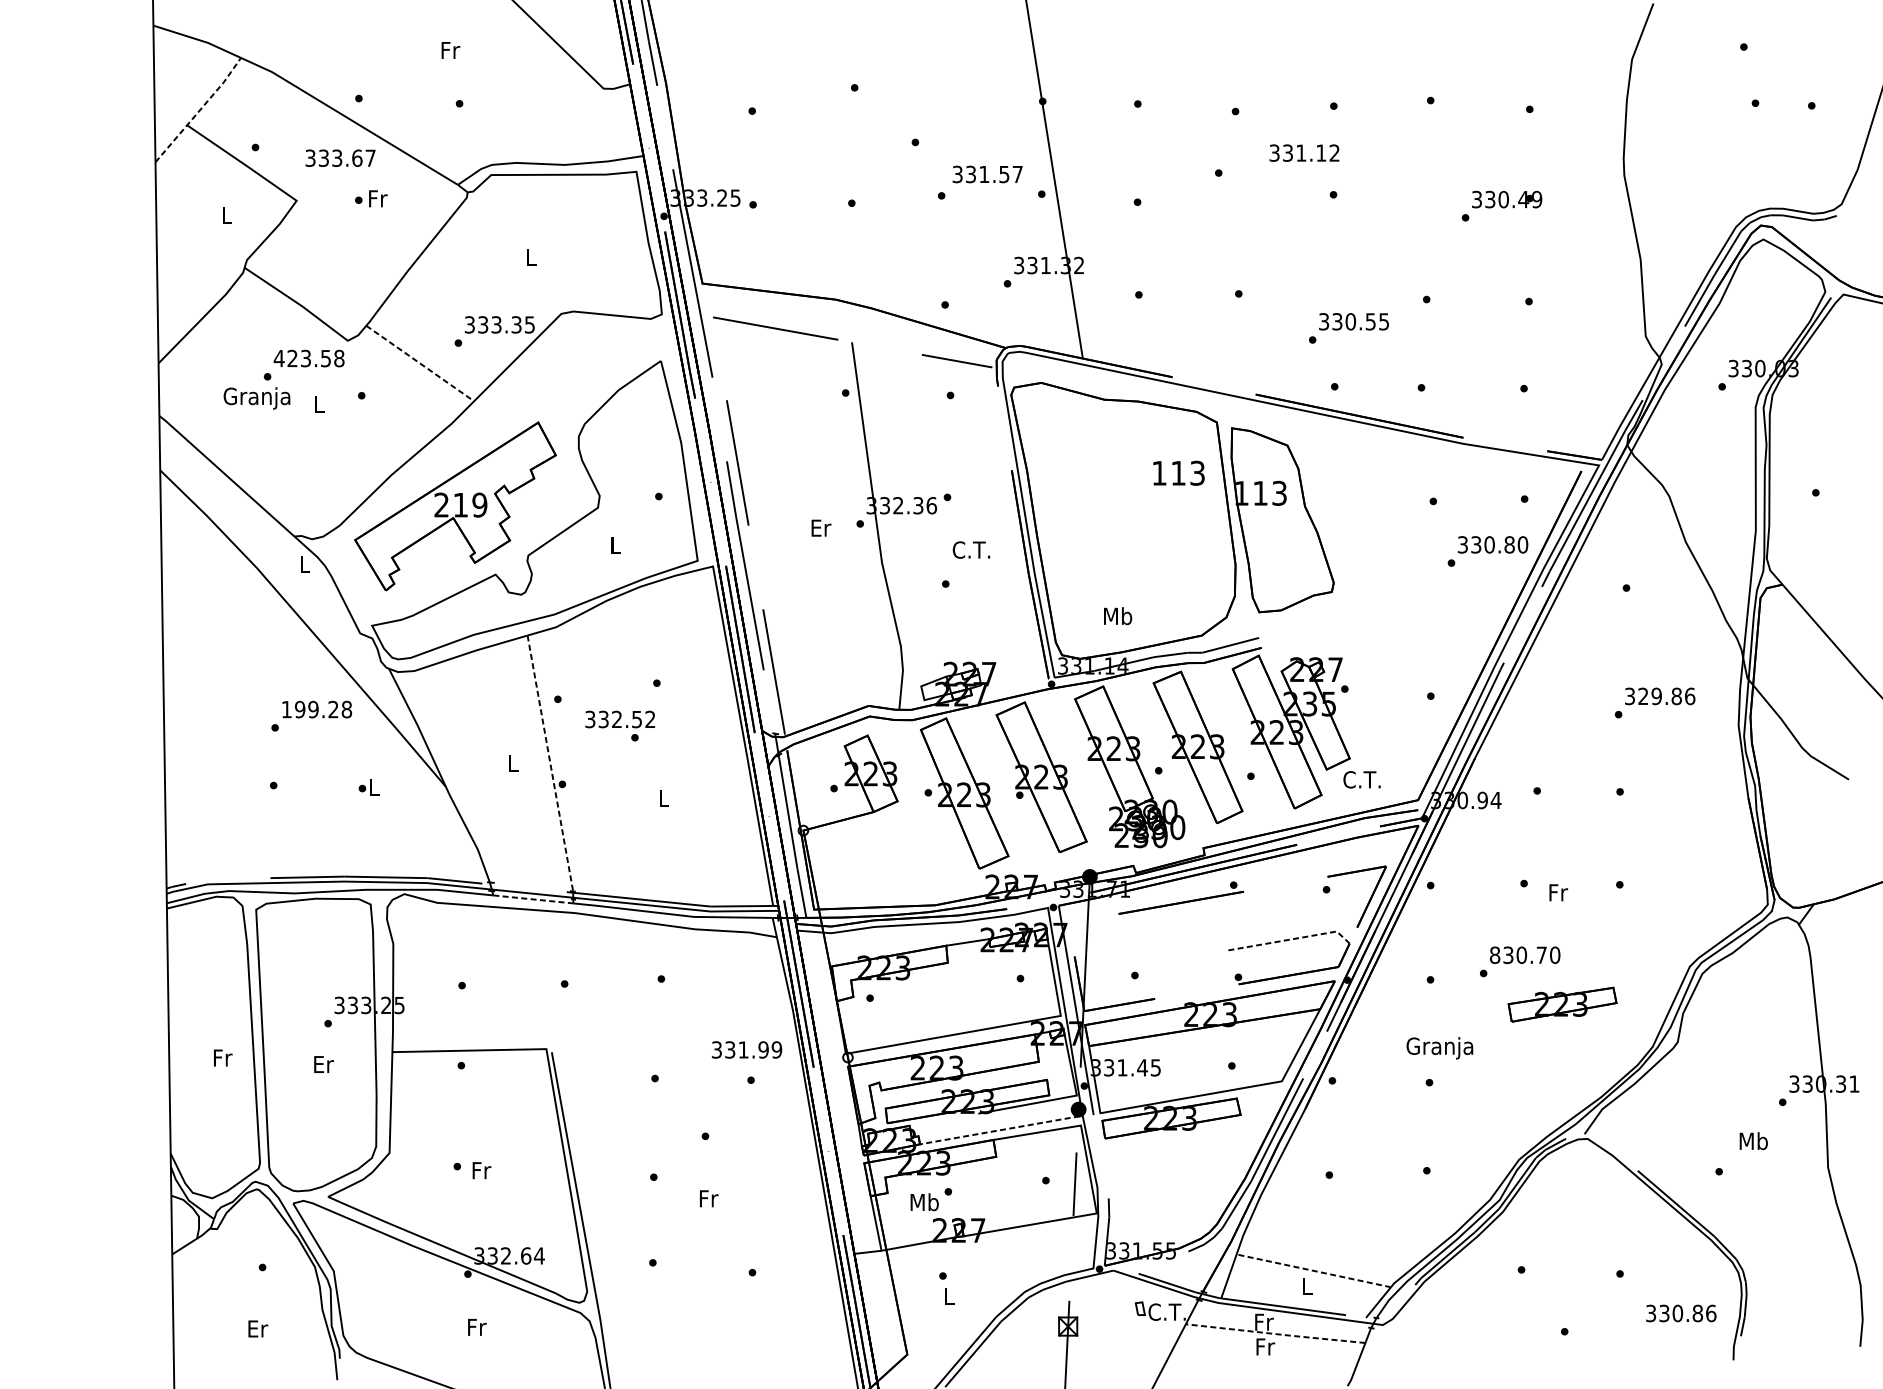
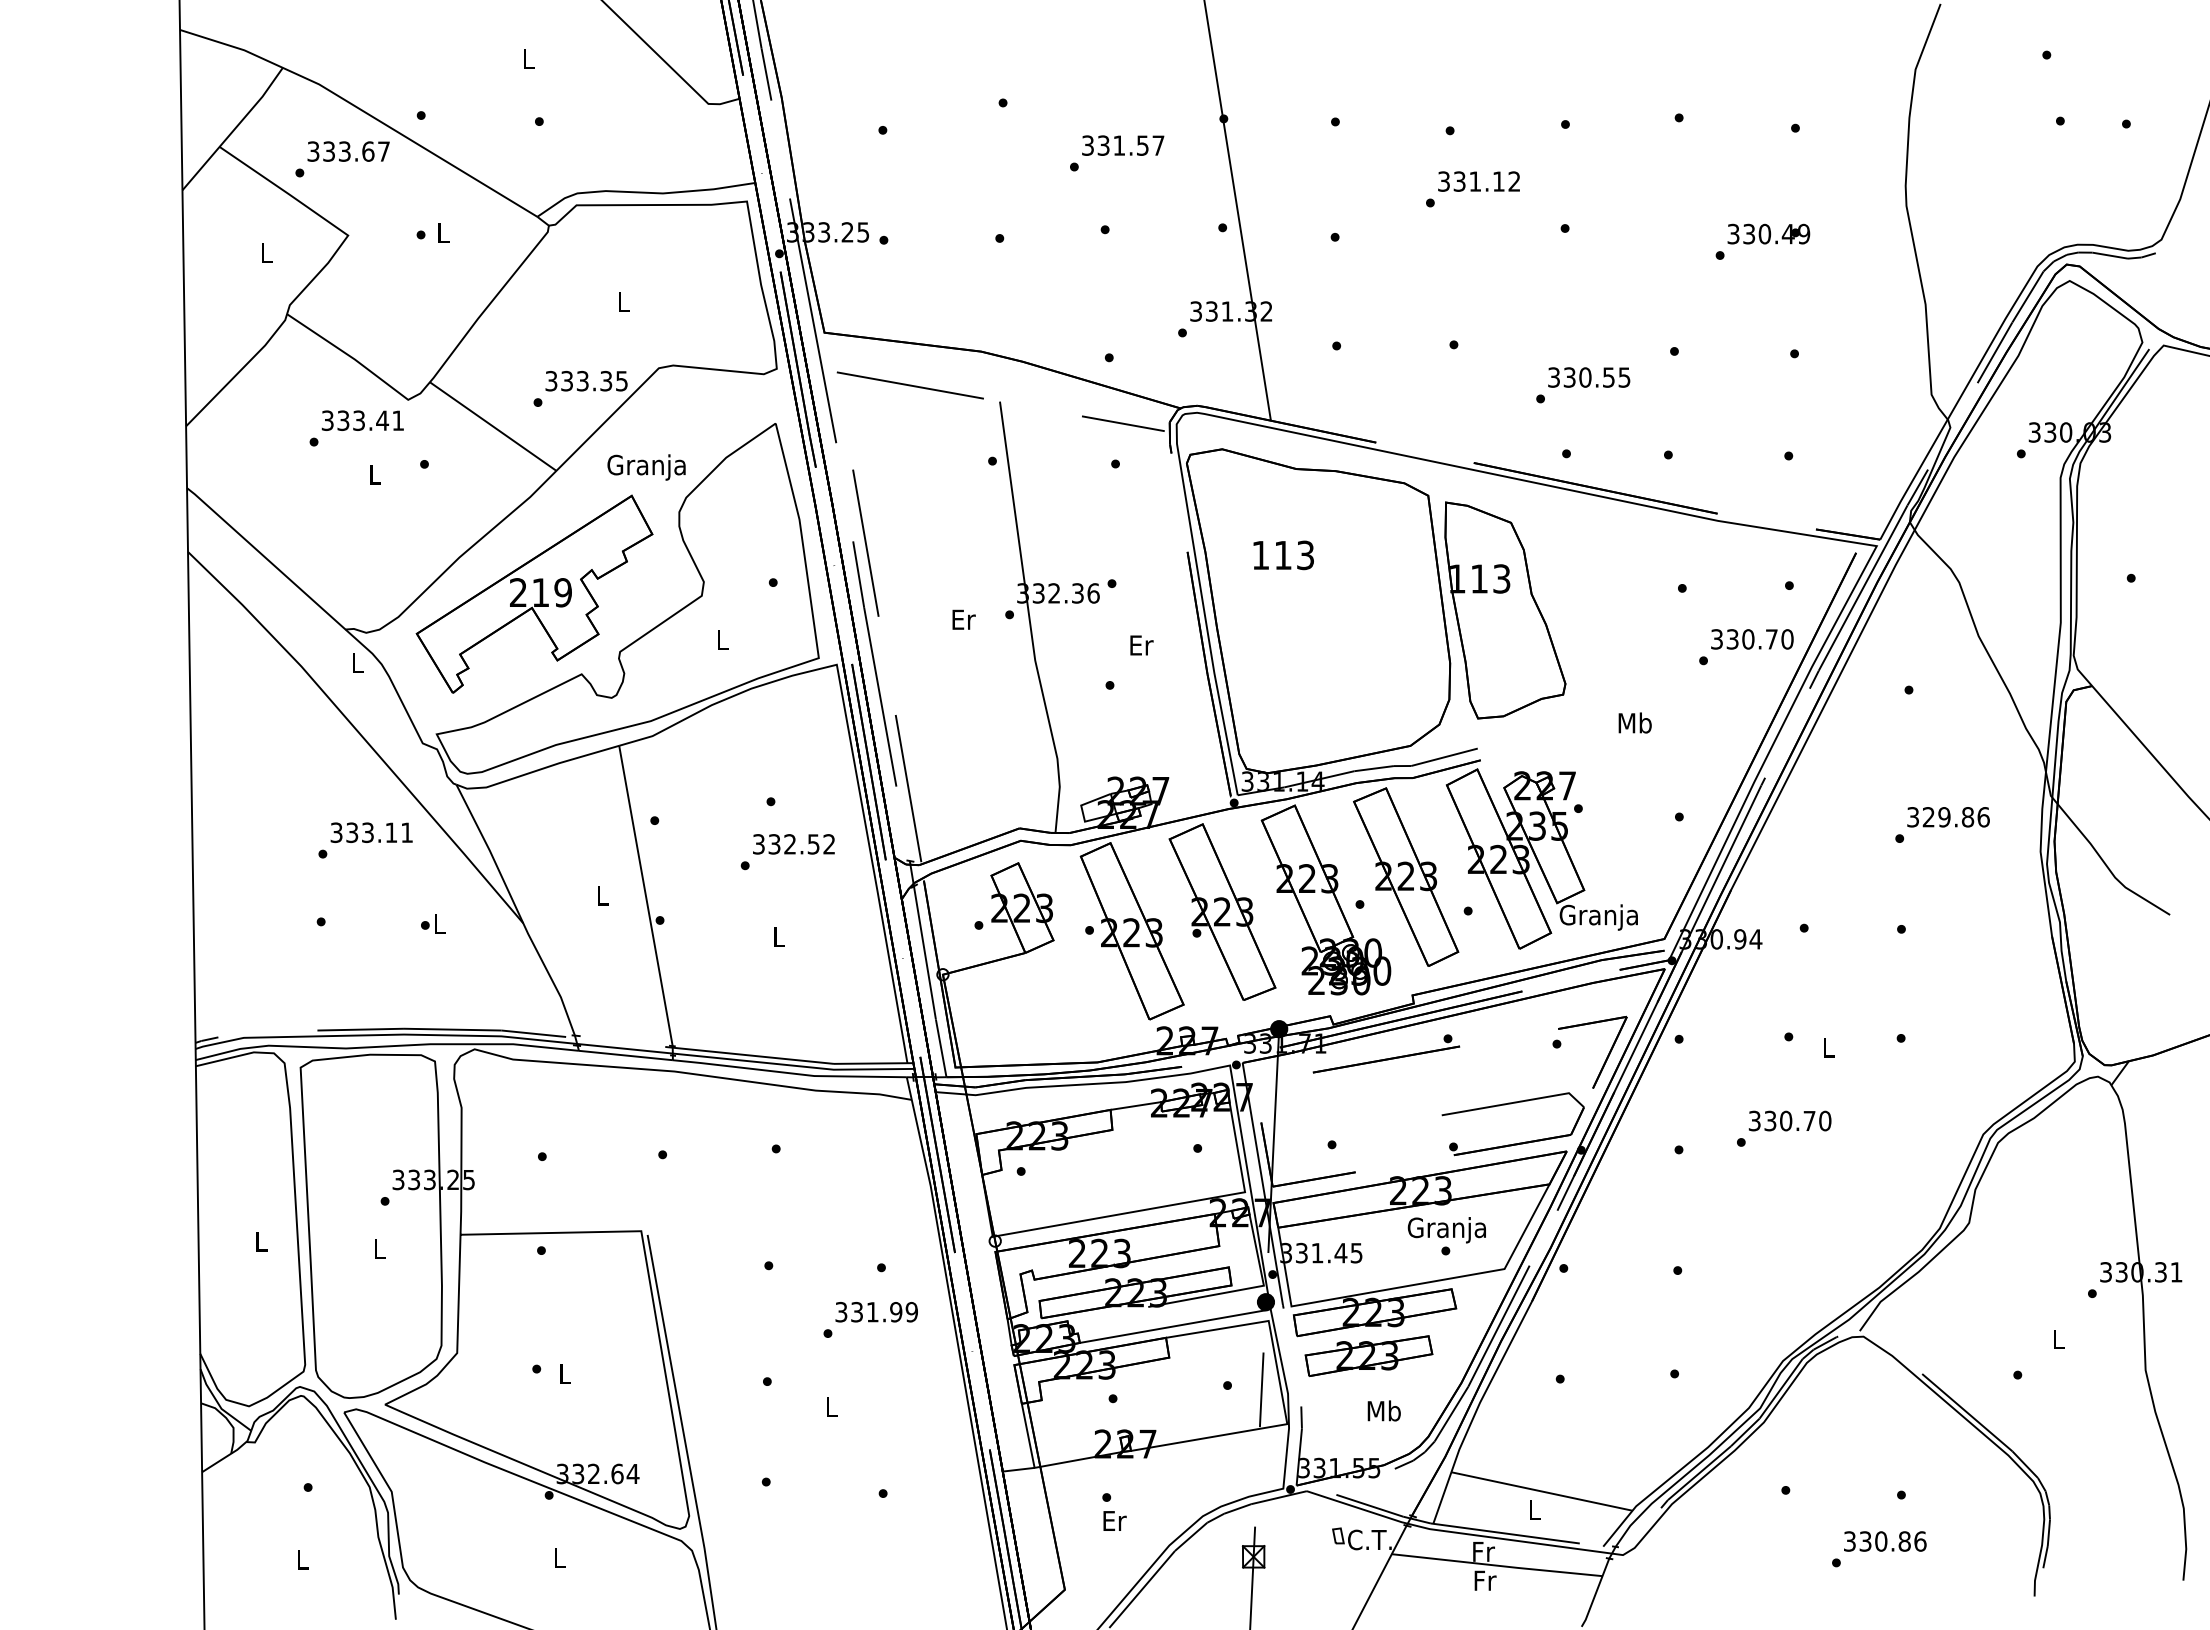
text: (451, 49) -> (529, 58), Fr -> L
line: (199, 110) -> (234, 129), dashed -> solid
text: (1304, 153) -> (1478, 181), moved
text: (340, 158) -> (348, 151), moved
text: (987, 174) -> (1123, 145), moved
text: (377, 199) -> (443, 233), Fr -> L
text: (308, 358) -> (362, 420), 423.58 -> 333.41
line: (420, 363) -> (493, 426), dashed -> solid
text: (256, 398) -> (646, 467), moved
text: (1178, 473) -> (1283, 555), moved
text: (1509, 544) -> (1771, 639), 330.80 -> 330.70
text: (971, 550) -> (1140, 645), C.T. -> Er
text: (1117, 615) -> (1634, 722), moved
text: (316, 709) -> (371, 832), 199.28 -> 333.11
text: (619, 719) -> (793, 844), moved
line: (550, 763) -> (645, 895), dashed -> solid
text: (1361, 781) -> (1598, 917), C.T. -> Granja
text: (1558, 892) -> (1829, 1047), Fr -> L
line: (533, 899) -> (626, 1055), dashed -> solid
line: (1292, 939) -> (1516, 1102), dashed -> solid
text: (1494, 954) -> (1754, 1120), 830.70 -> 330.70
part: (1562, 1004) -> (1368, 1355), moved
text: (1439, 1048) -> (1446, 1230), moved
text: (746, 1050) -> (876, 1312), moved
text: (222, 1057) -> (261, 1241), Fr -> L
text: (323, 1064) -> (379, 1249), Er -> L
line: (999, 1130) -> (1173, 1326), dashed -> solid
text: (1753, 1140) -> (2058, 1338), Mb -> L
text: (481, 1170) -> (565, 1373), Fr -> L
text: (709, 1198) -> (832, 1406), Fr -> L
text: (924, 1201) -> (1383, 1410), moved
line: (1313, 1270) -> (1541, 1491), dashed -> solid
text: (949, 1295) -> (1114, 1520), L -> Er
text: (1681, 1313) -> (1885, 1541), moved
text: (477, 1327) -> (560, 1557), Fr -> L
text: (257, 1328) -> (302, 1559), Er -> L
line: (1275, 1333) -> (1497, 1565), dashed -> solid

